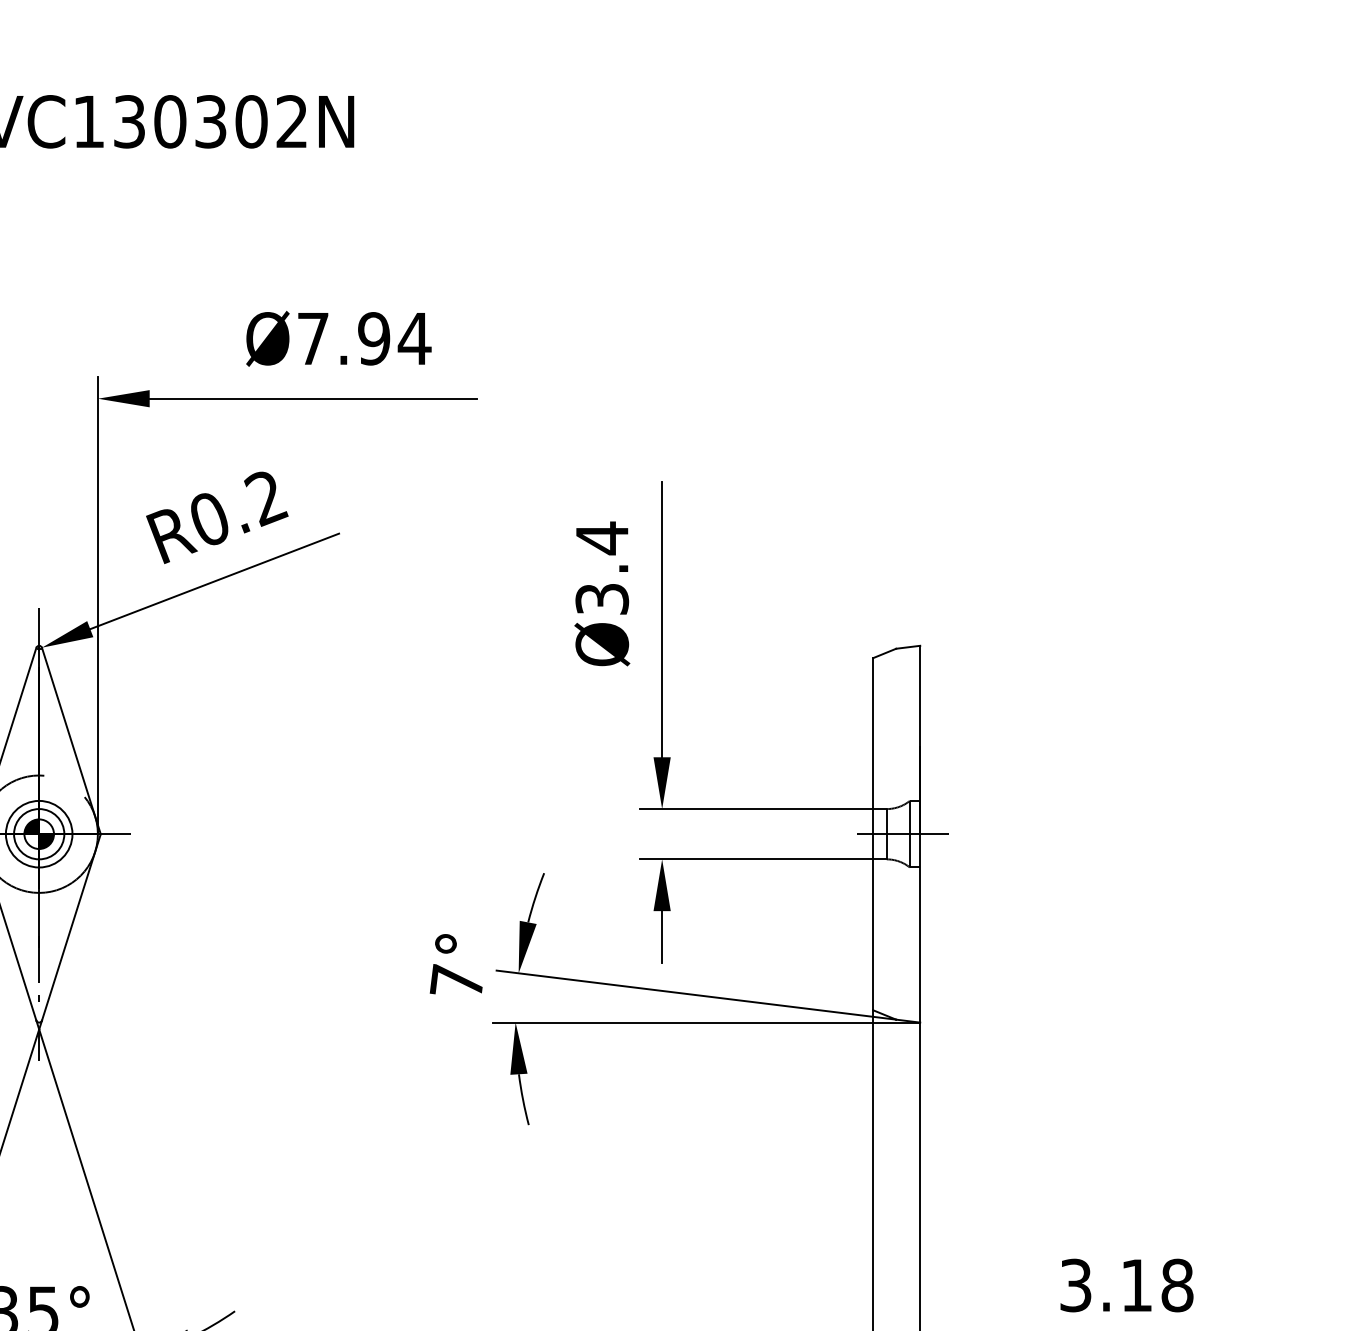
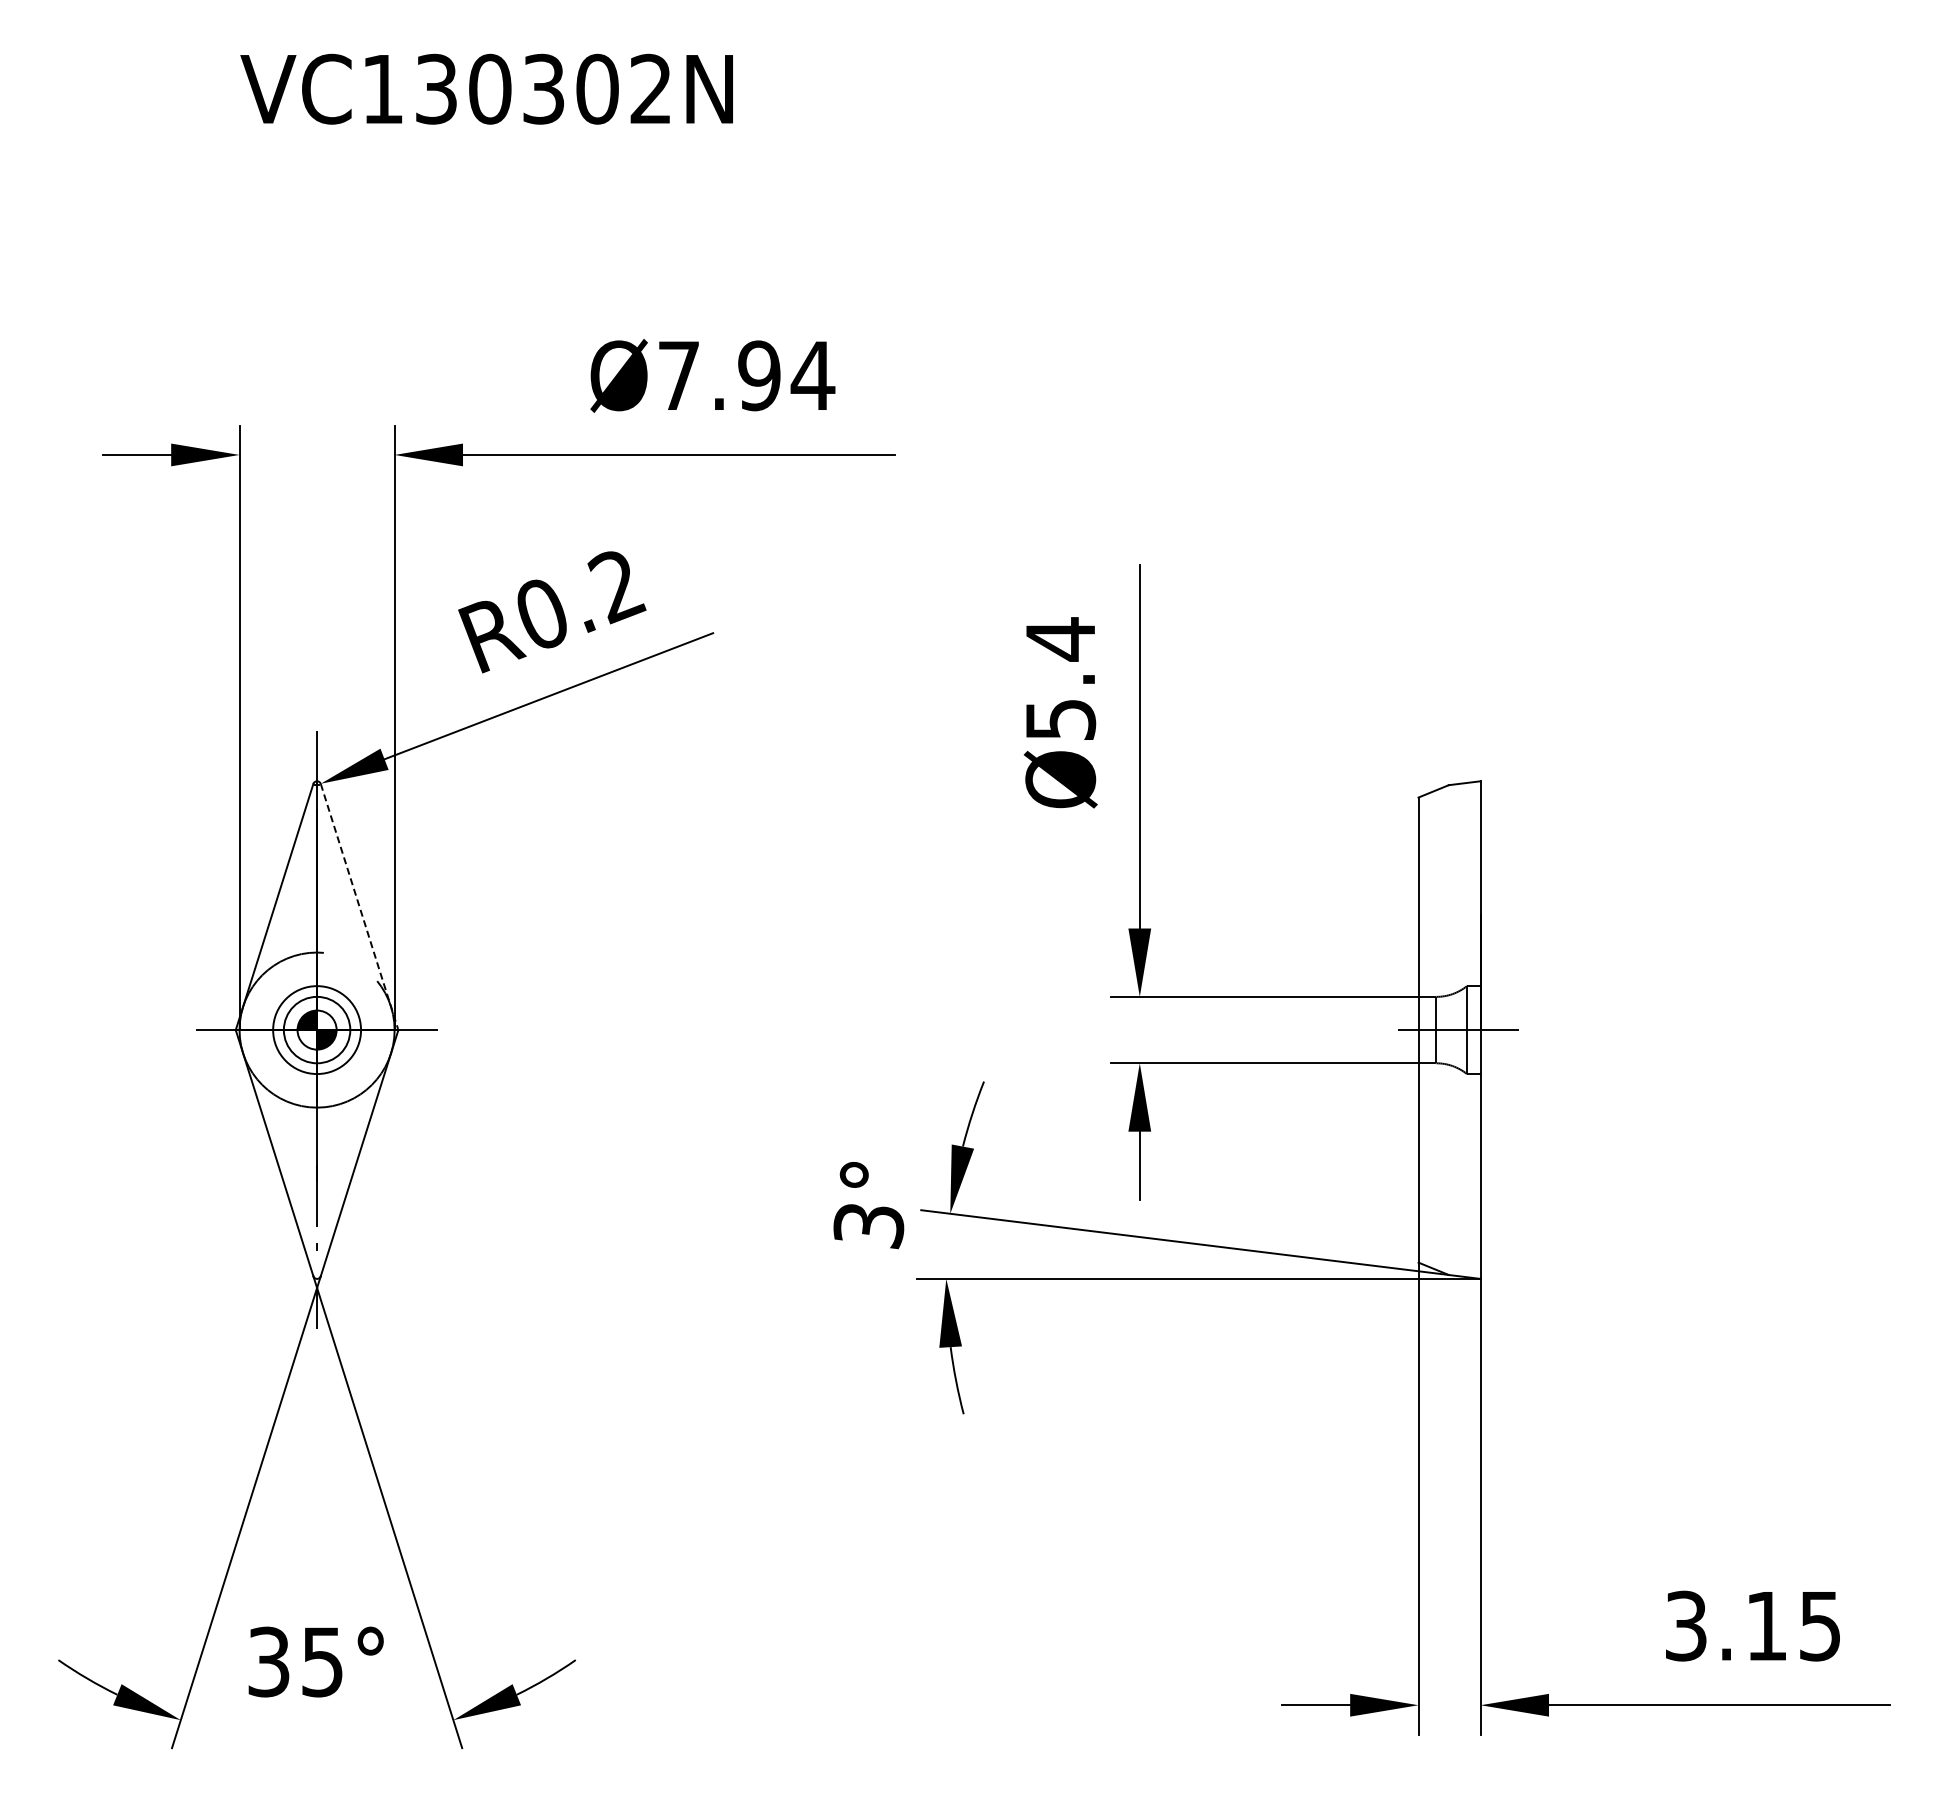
text: (602, 599) -> (1060, 719), Ø3.4 -> Ø5.4
line: (71, 740) -> (359, 906), solid -> dashed
text: (456, 982) -> (868, 1225), 7° -> 3°
text: (1177, 1285) -> (1820, 1625), 3.18 -> 3.15

